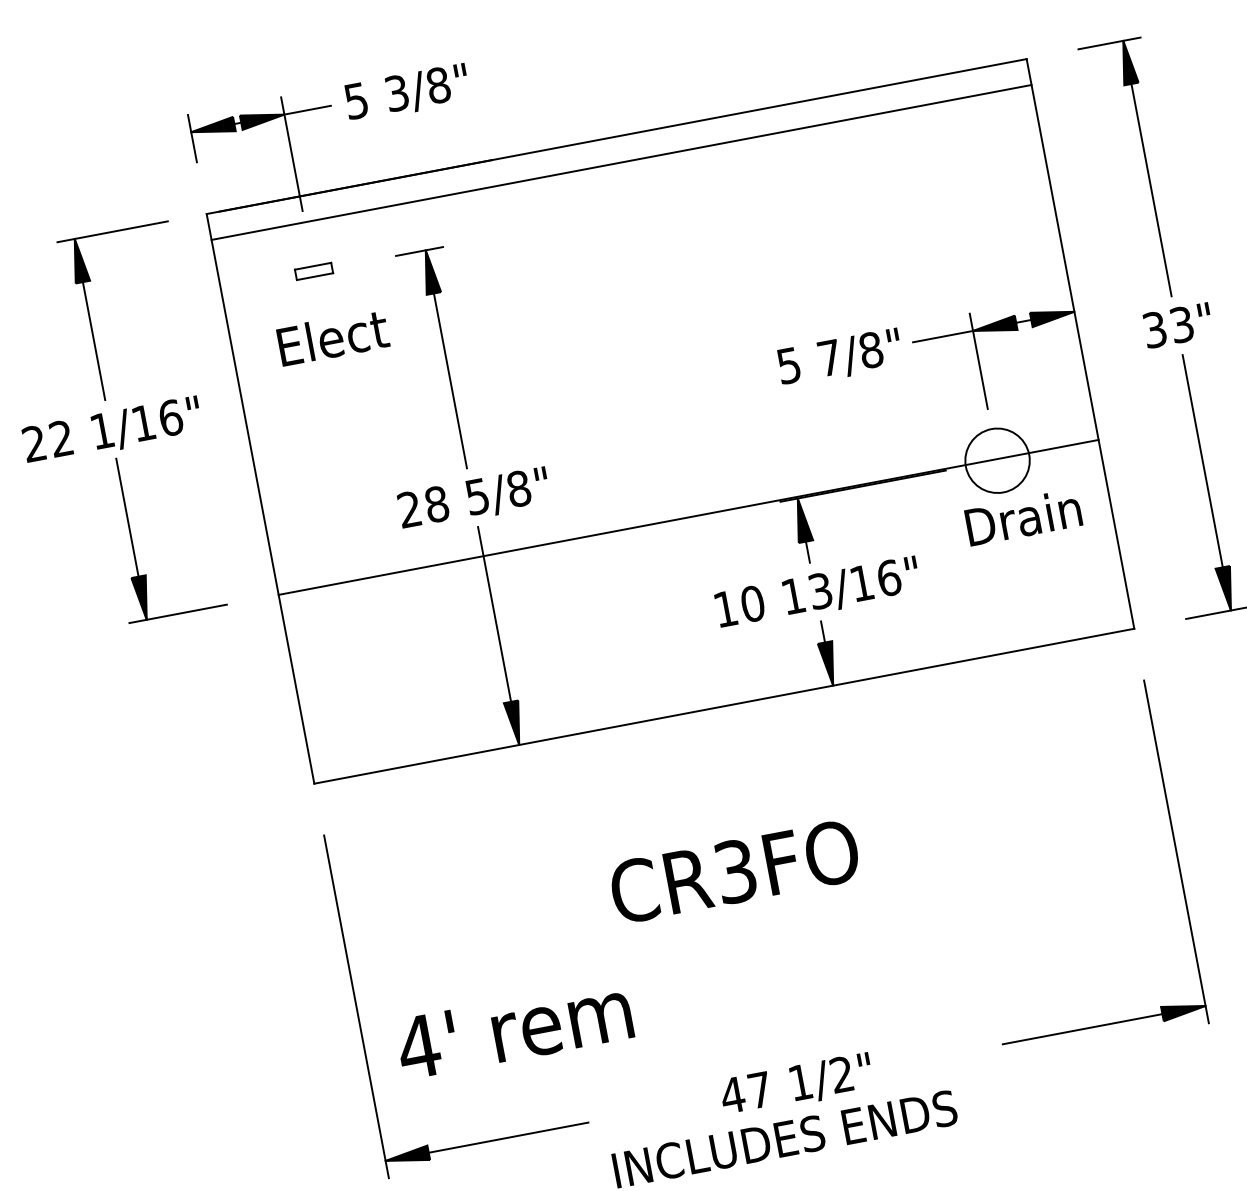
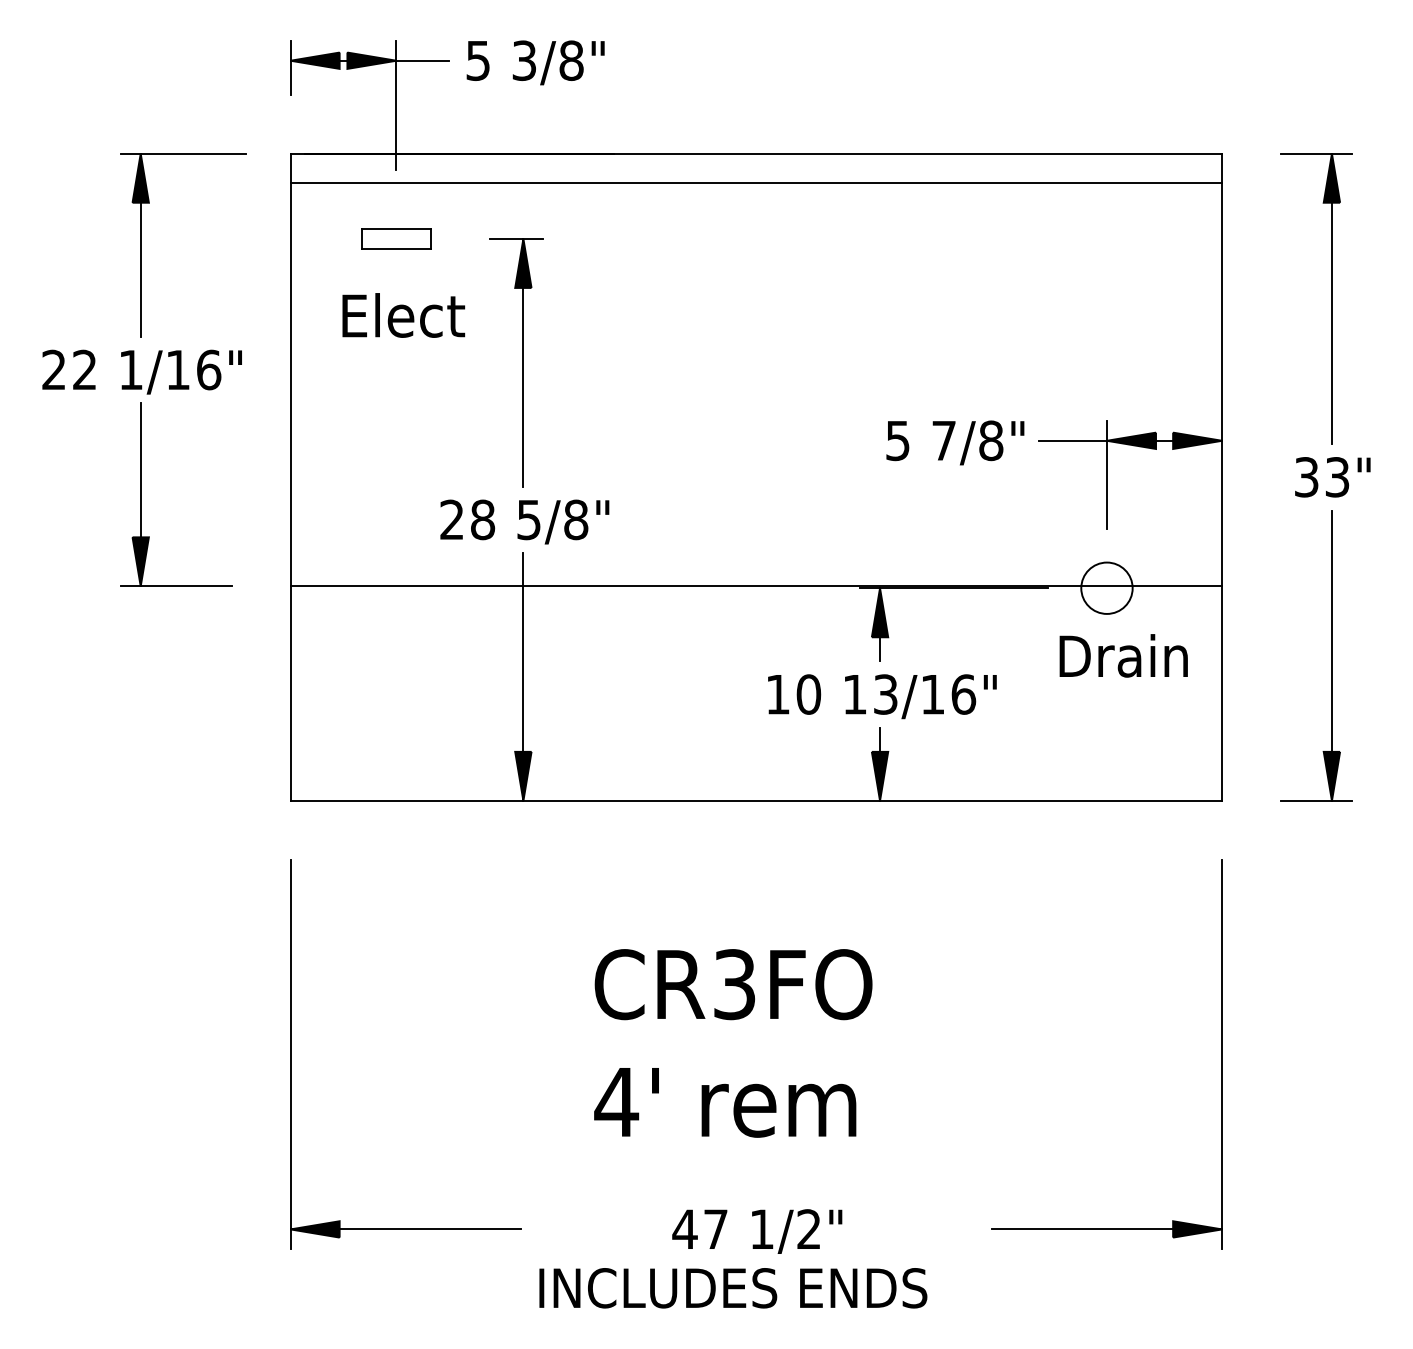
part: (314, 271) -> (396, 238), size x1.67
circle: (997, 460) -> (1106, 587), size x0.71
text: (514, 1029) -> (725, 1102), moved

